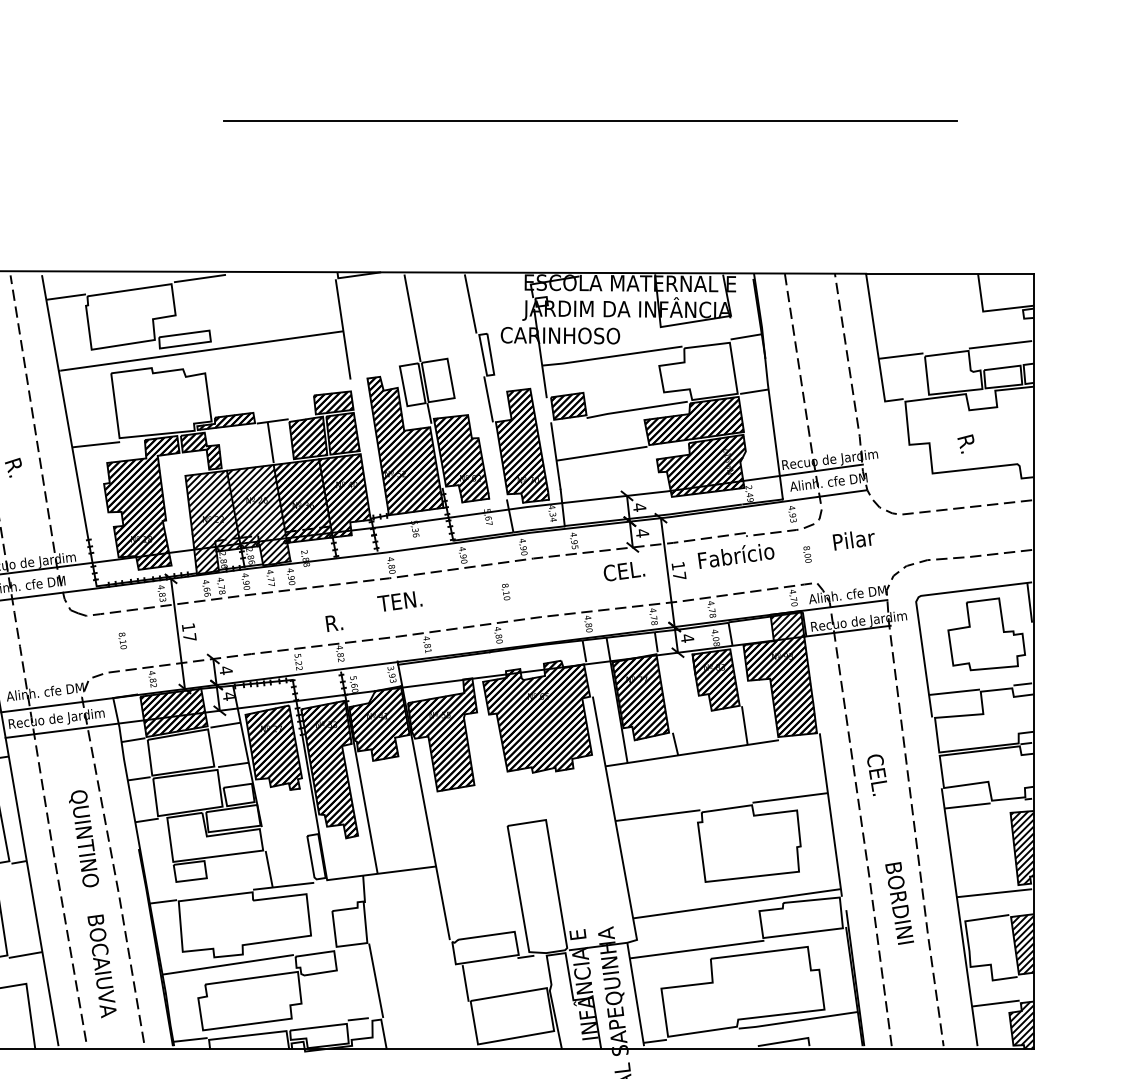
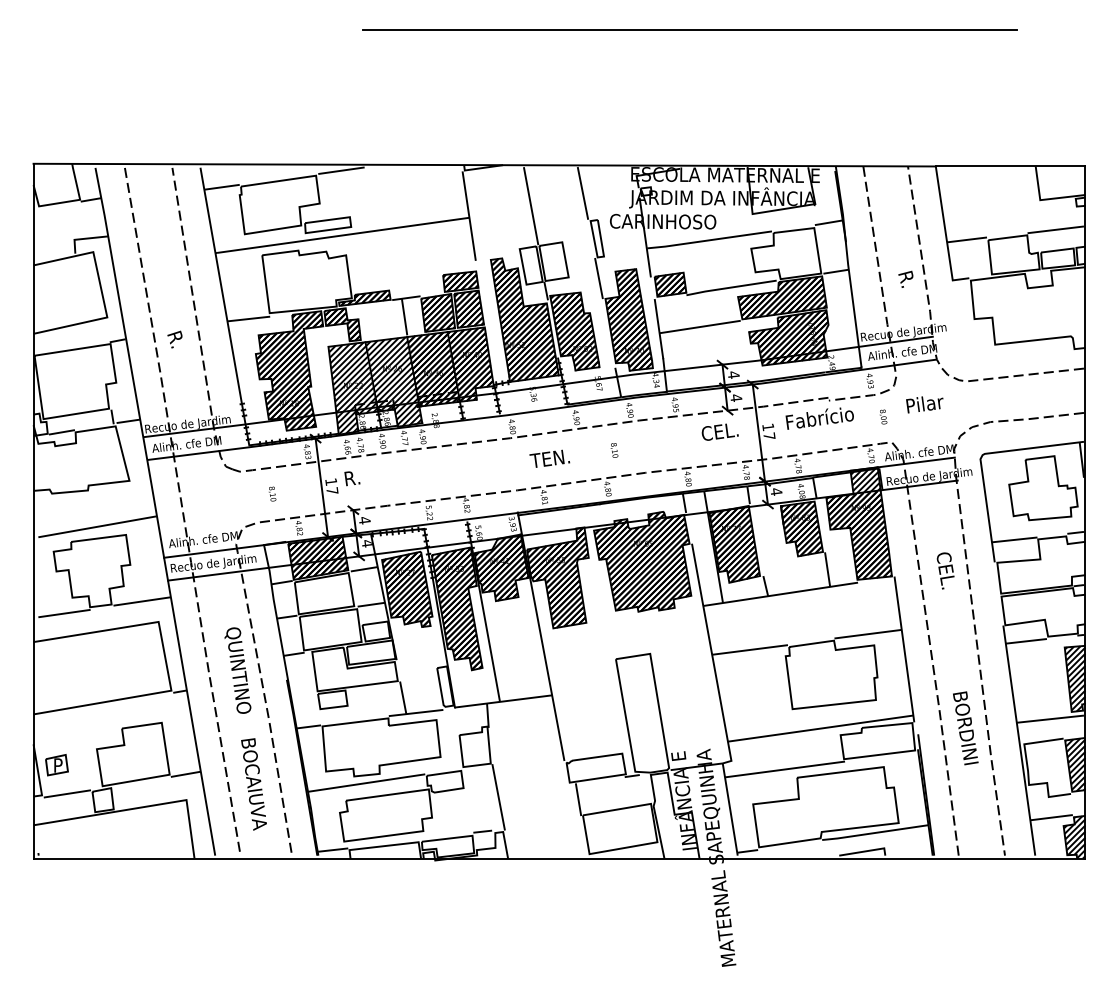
text: (965, 443) -> (905, 278), moved
text: (399, 601) -> (549, 458), moved
text: (334, 623) -> (352, 478), moved
text: (876, 774) -> (945, 570), moved

